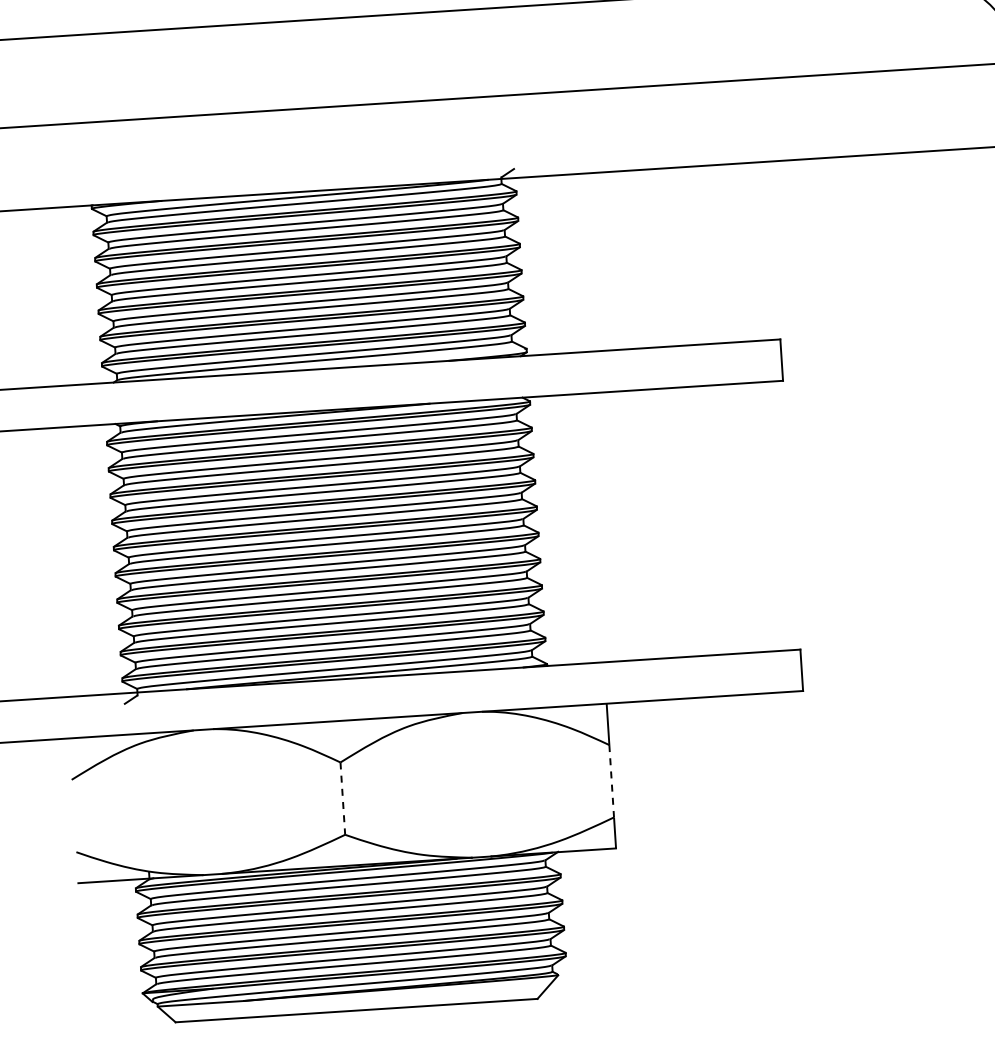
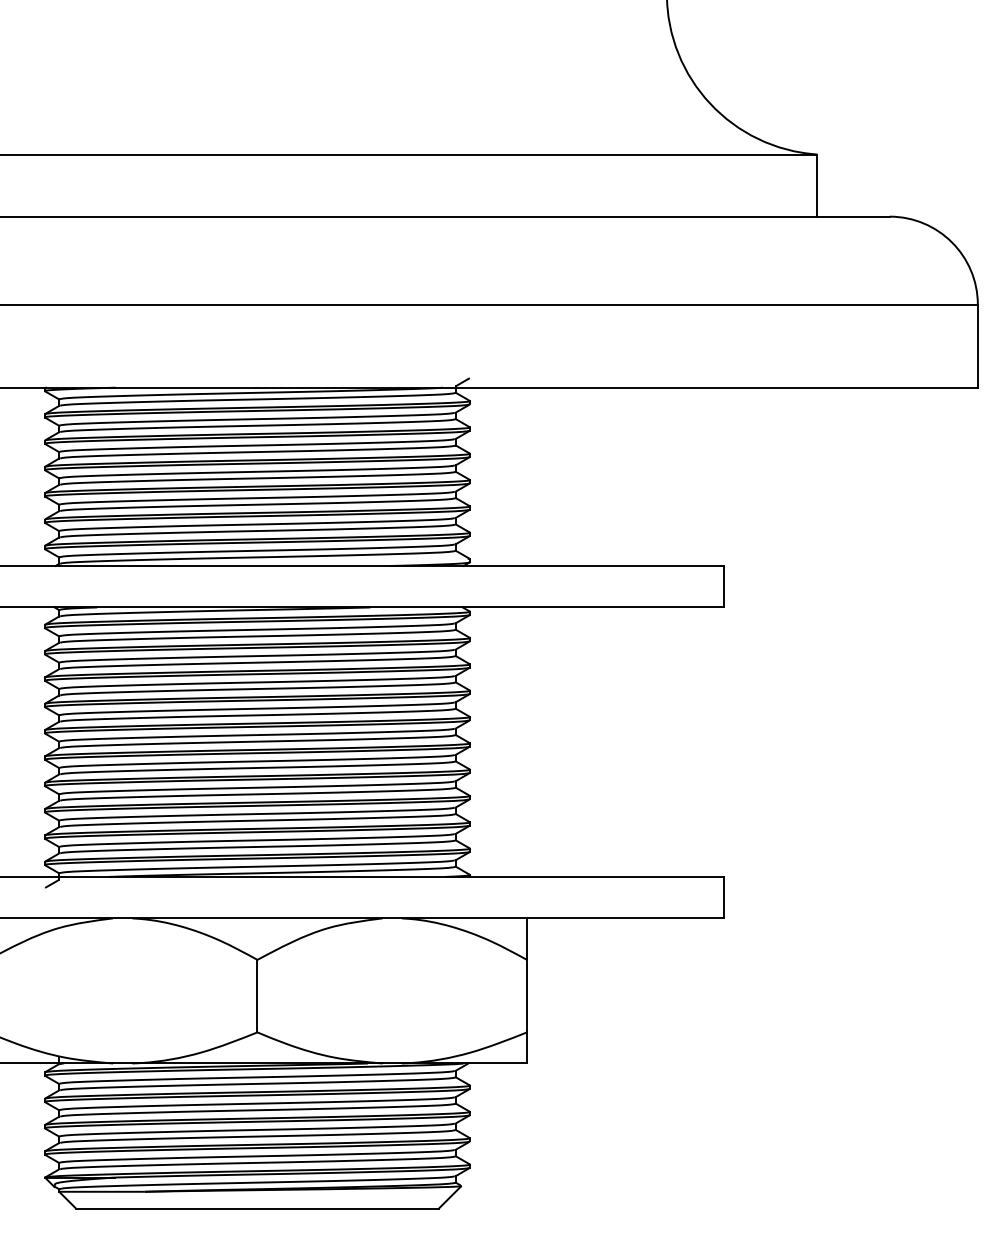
line: (611, 781) -> (526, 996), dashed -> solid
line: (342, 798) -> (257, 996), dashed -> solid

